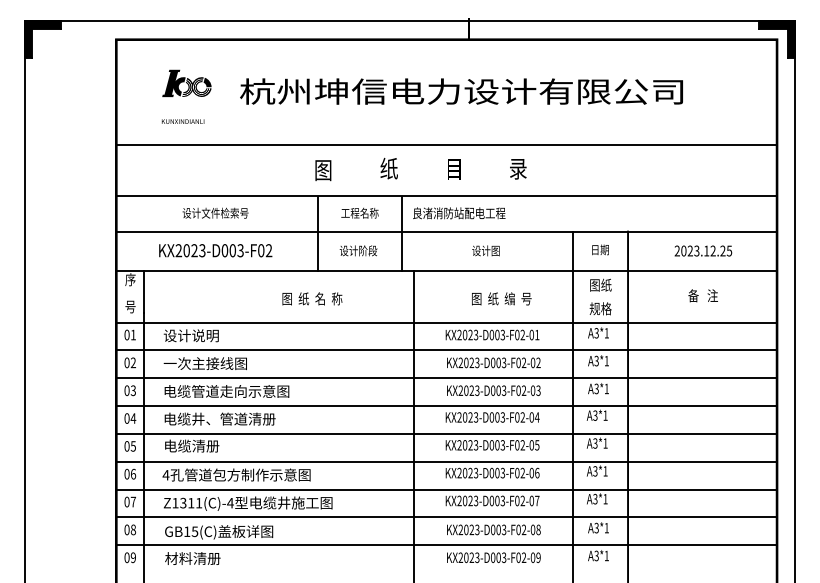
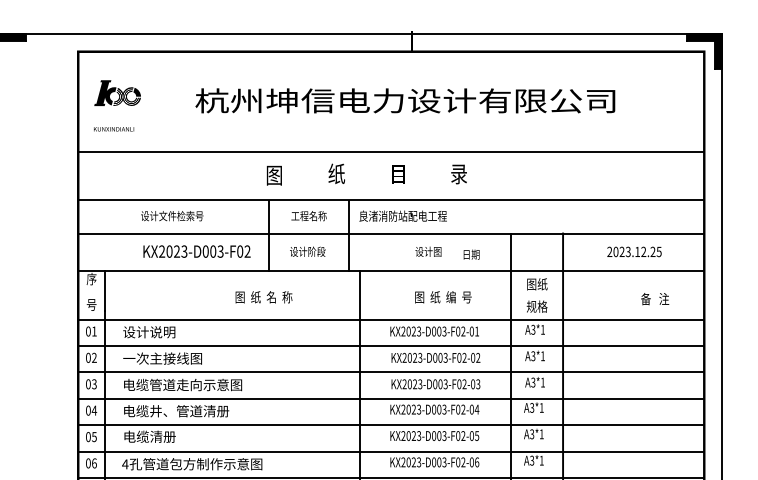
text: (186, 96) -> (117, 105), moved
text: (600, 249) -> (471, 254), moved
text: (215, 250) -> (196, 251), moved
text: (702, 295) -> (654, 298), moved

